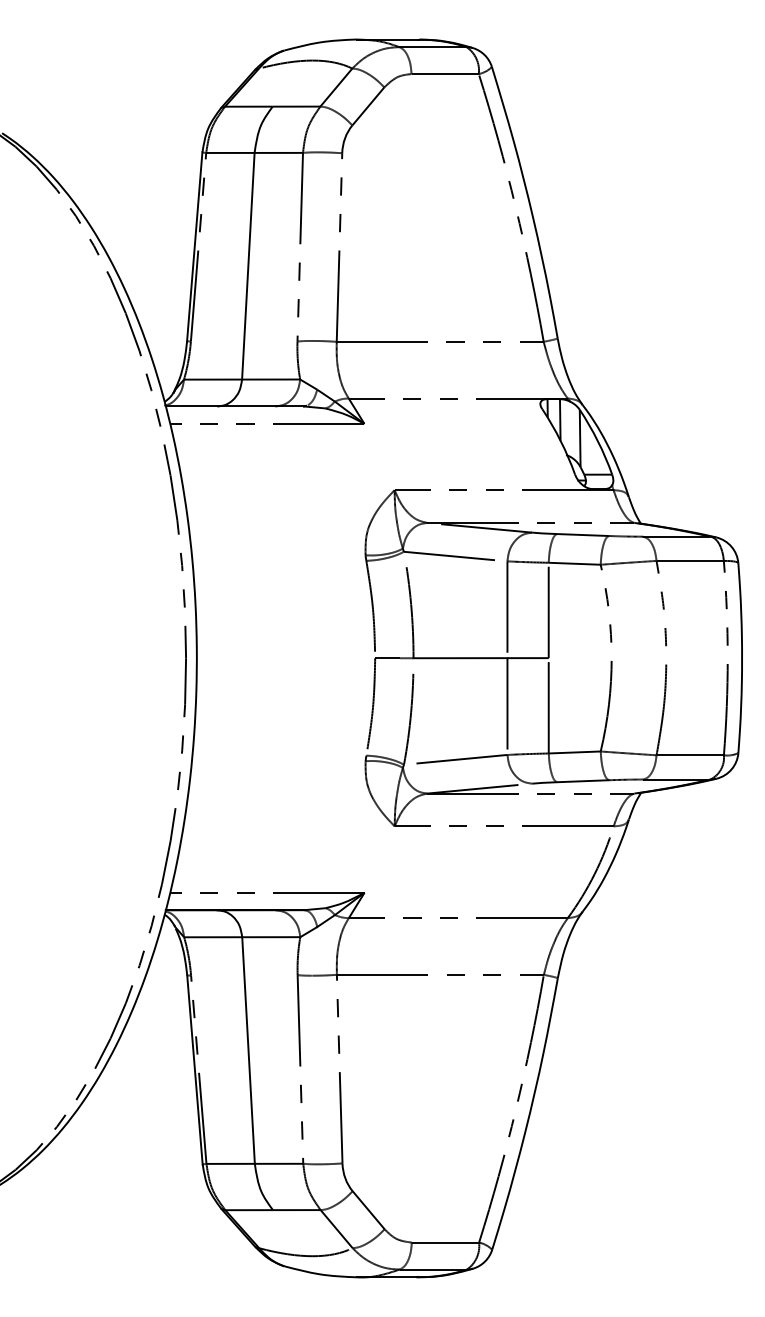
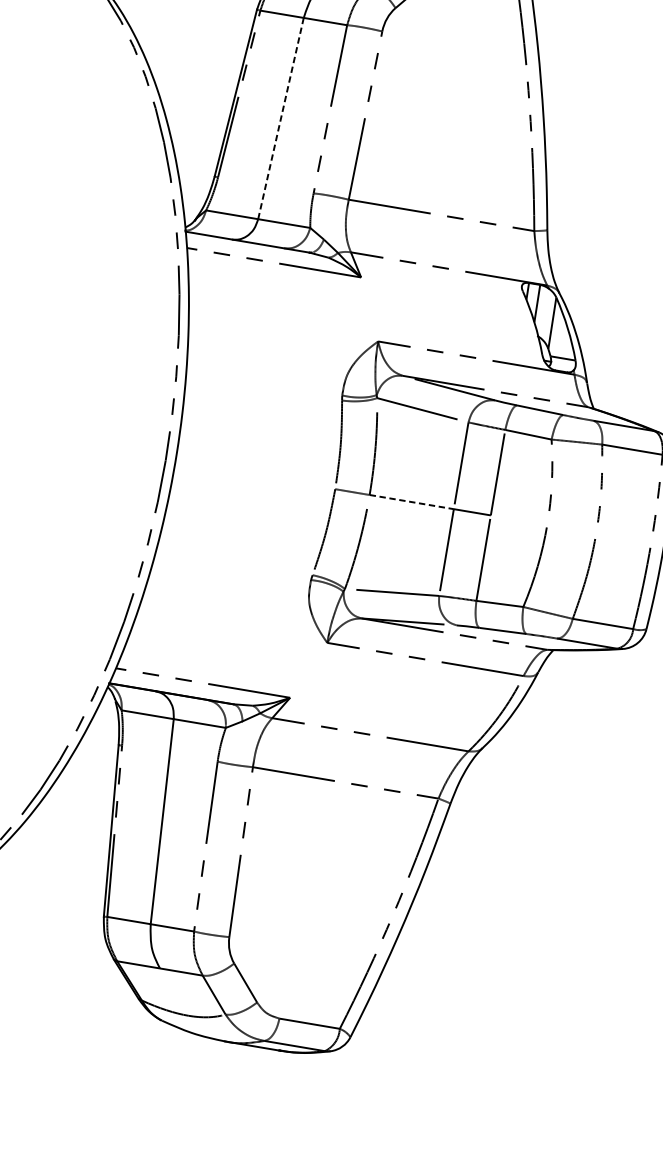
line: (248, 265) -> (281, 117), solid -> dashed
line: (460, 658) -> (411, 502), solid -> dashed

